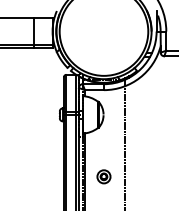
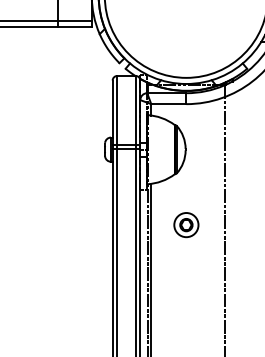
part: (103, 176) -> (185, 224), moved

